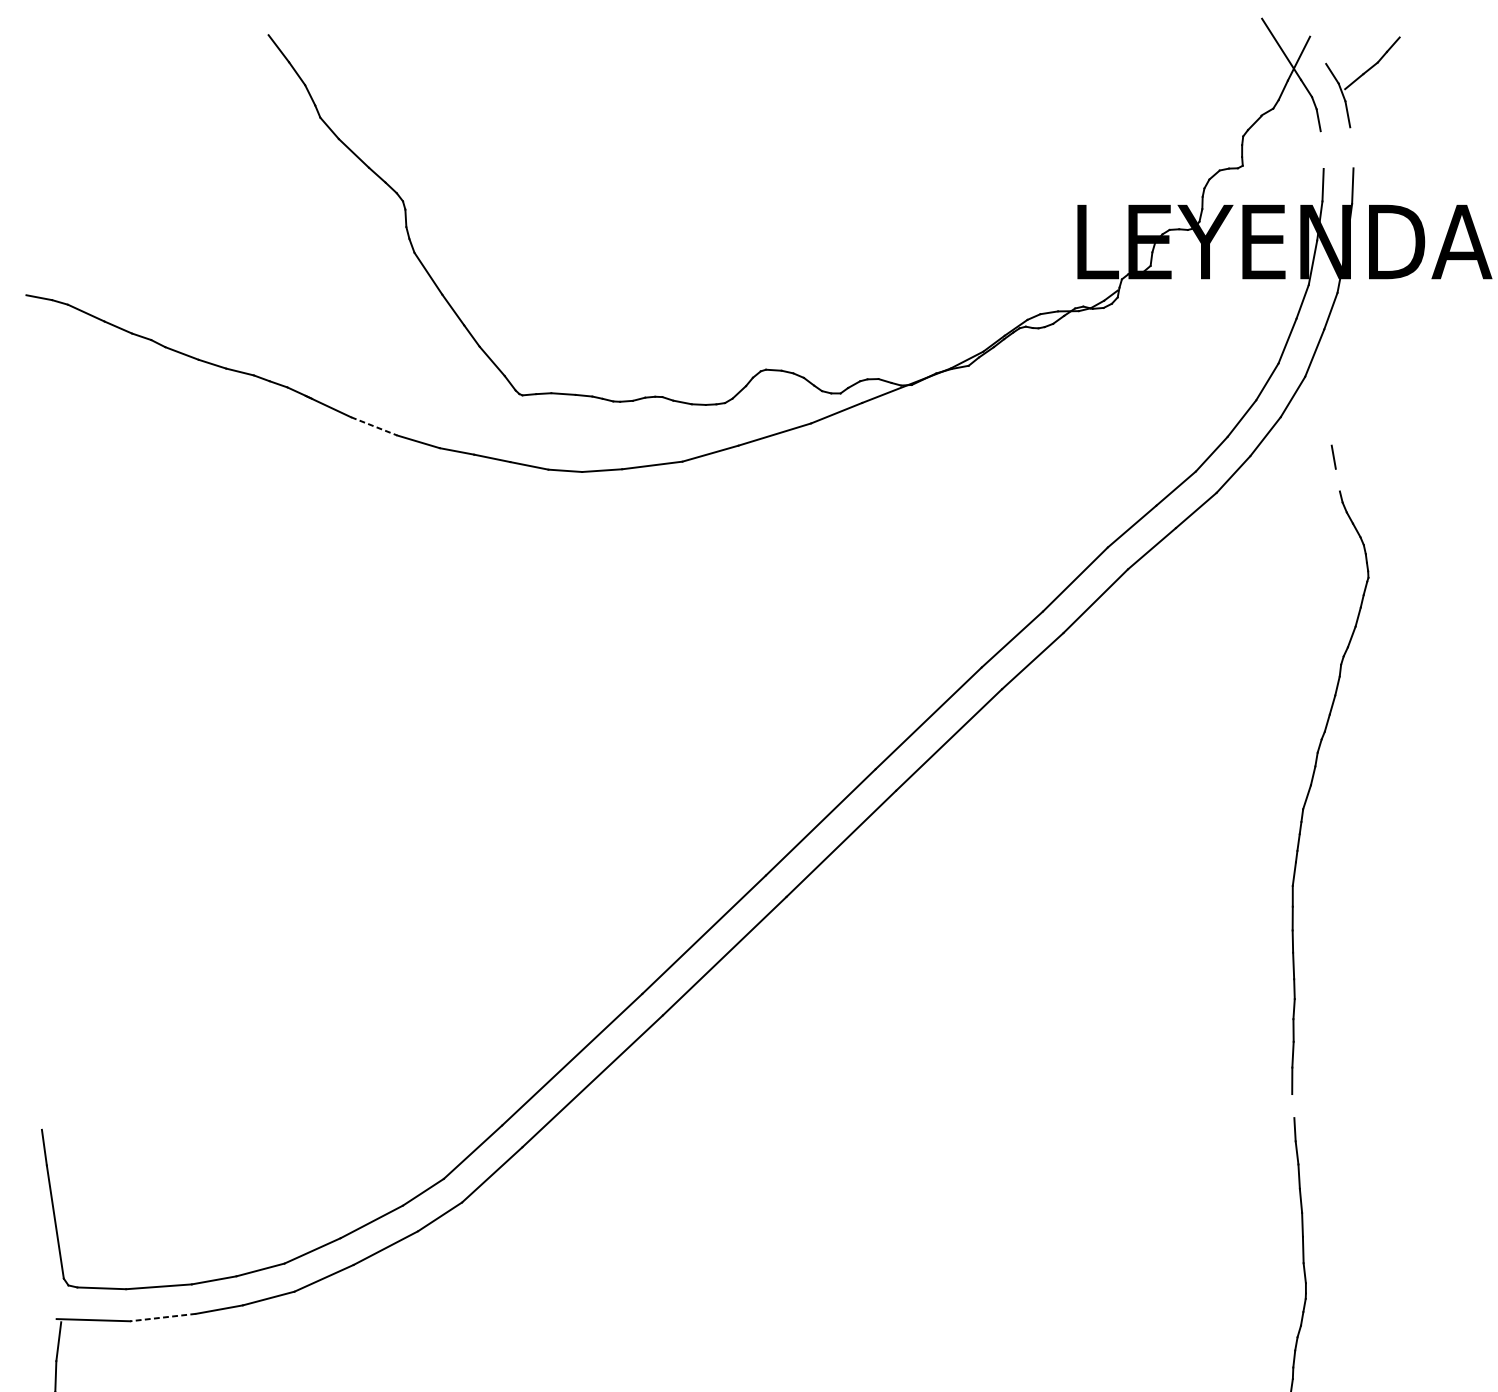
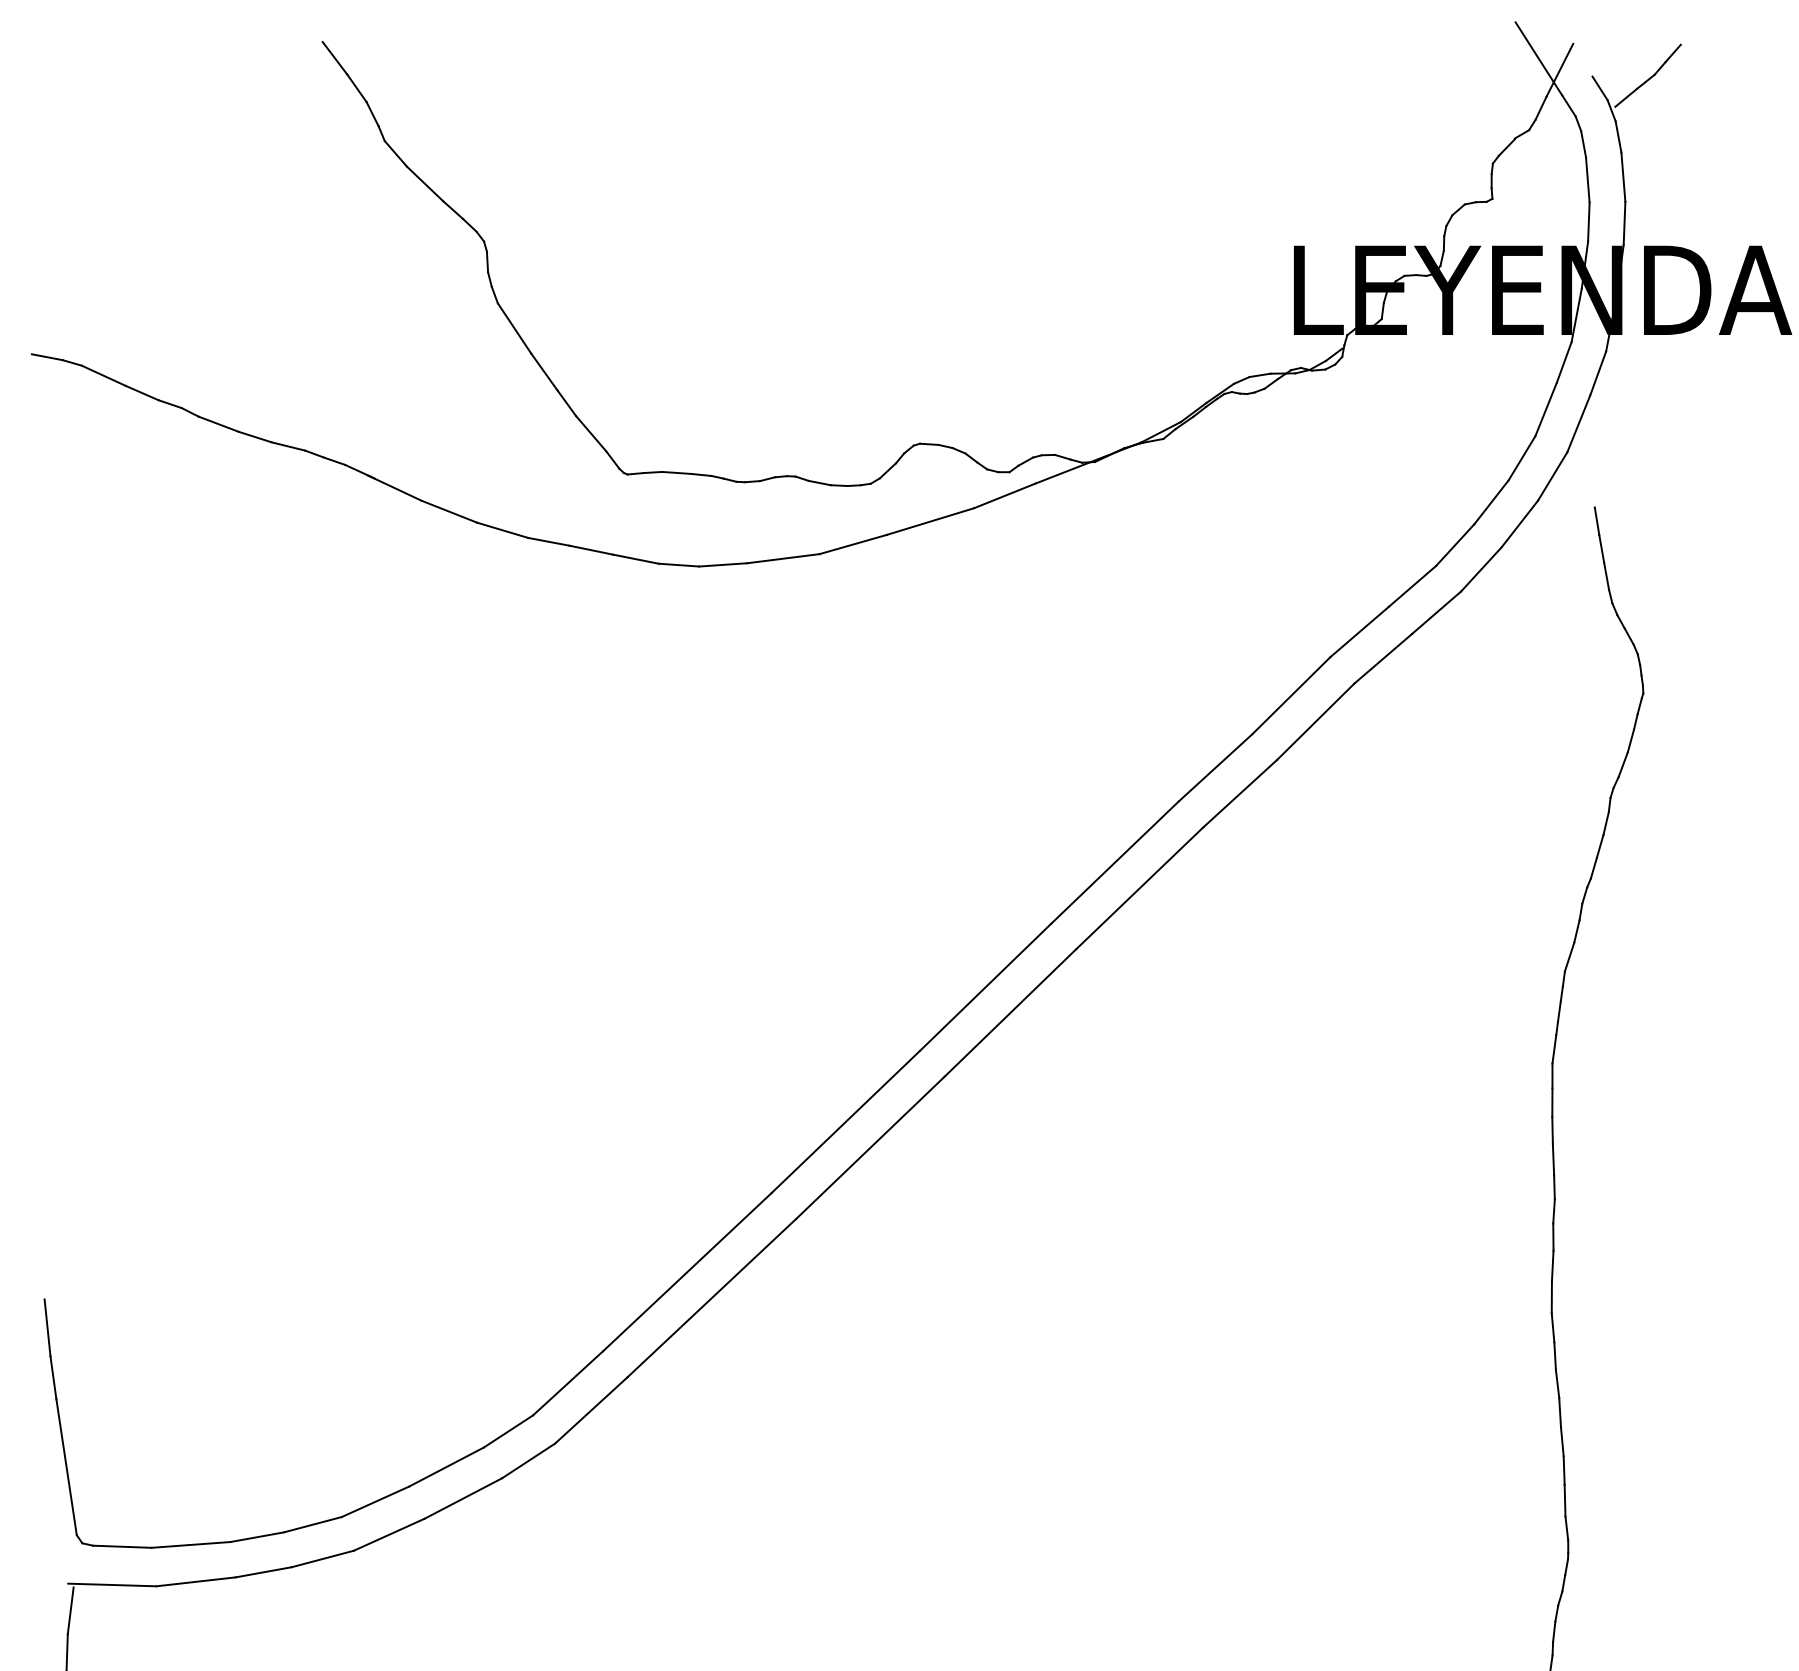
line: (1351, 147) -> (1623, 176), added
line: (1321, 149) -> (1587, 179), added
line: (374, 426) -> (449, 511), dashed -> solid
line: (1329, 433) -> (1596, 520), added
line: (1337, 479) -> (1606, 575), added
line: (39, 1105) -> (47, 1327), added
line: (1292, 1105) -> (1552, 1327), added
line: (163, 1317) -> (196, 1581), dashed -> solid

